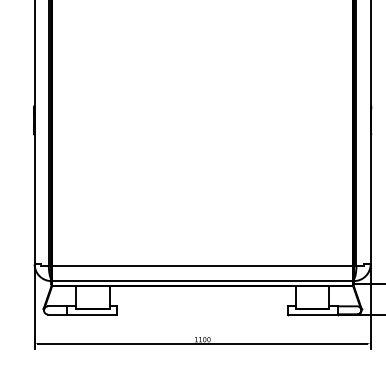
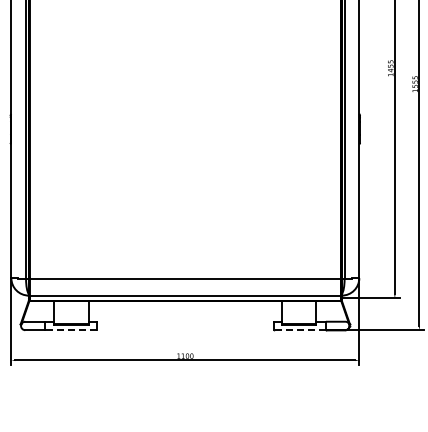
line: (91, 314) -> (70, 330), solid -> dashed
line: (312, 314) -> (299, 330), solid -> dashed

